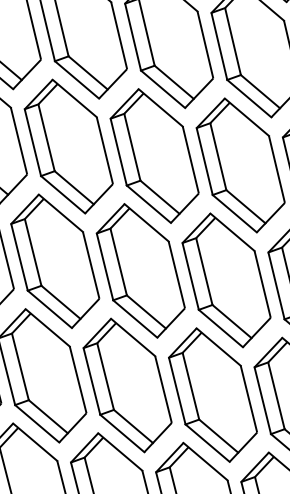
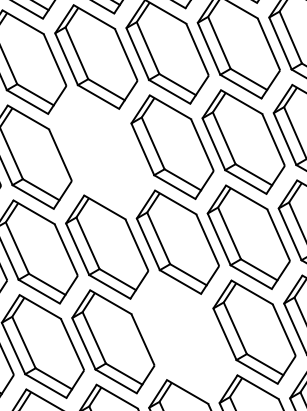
part: (154, 155) -> (101, 151), removed
part: (212, 394) -> (183, 336), removed

